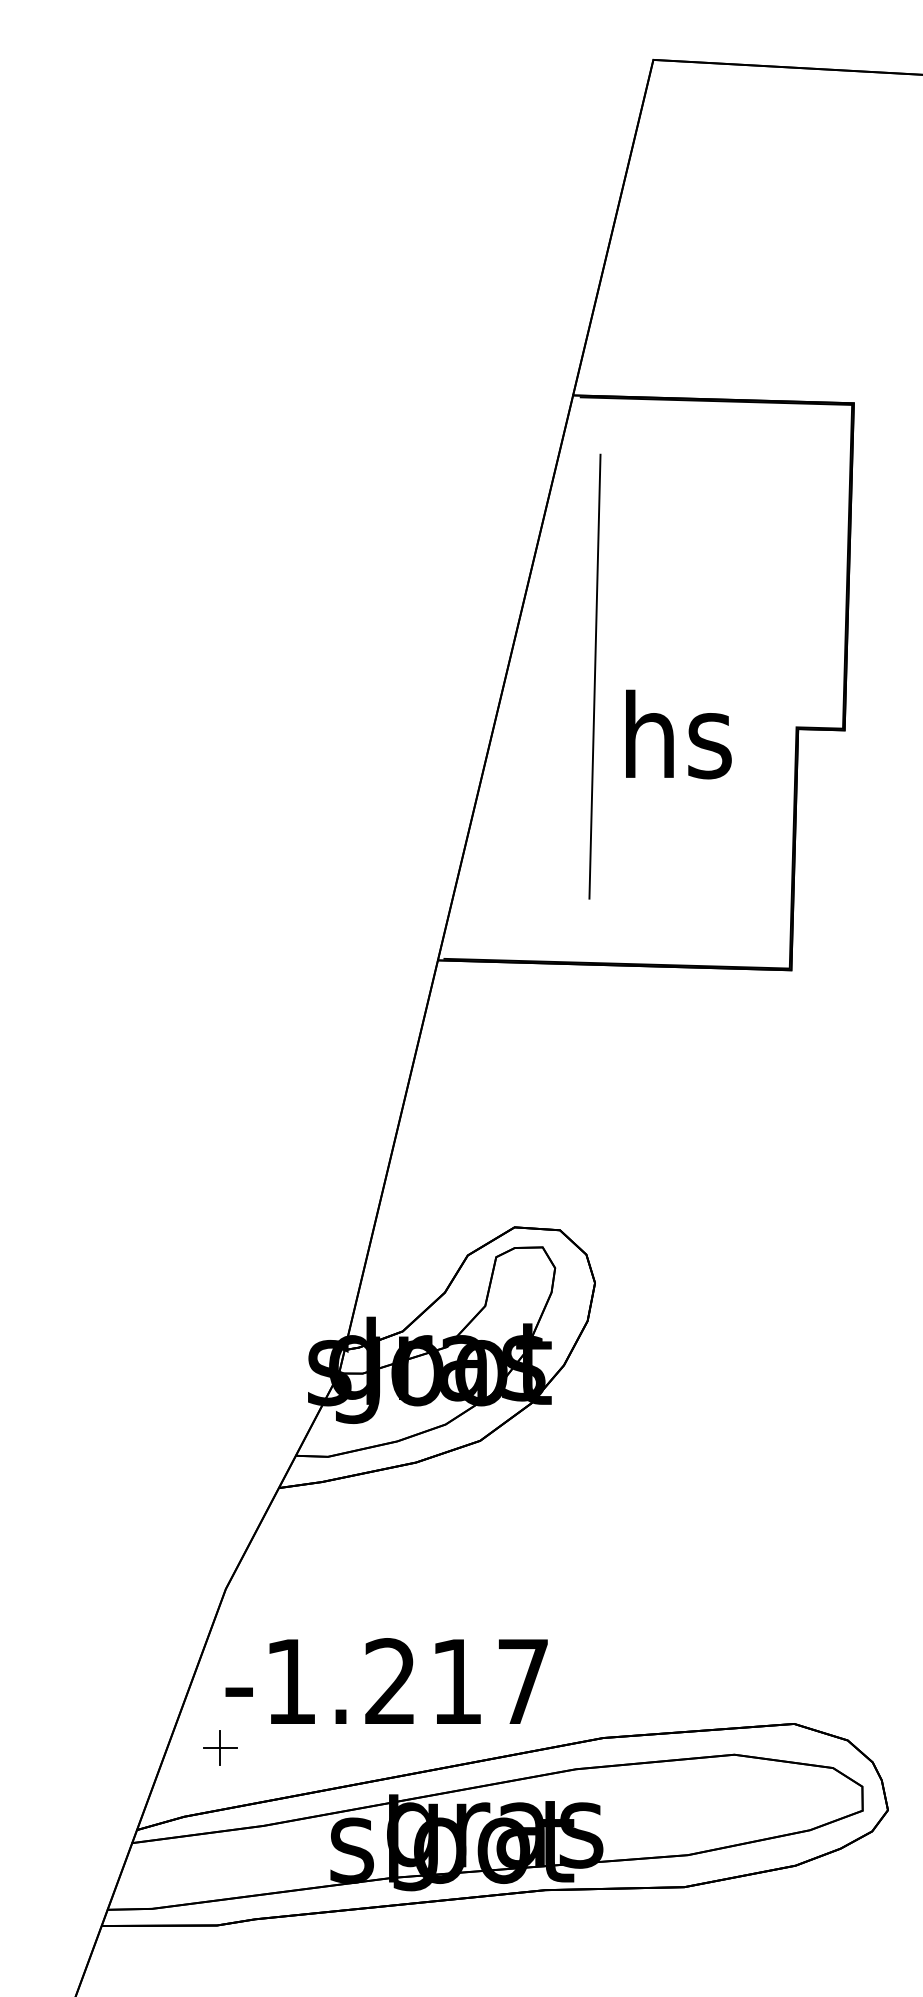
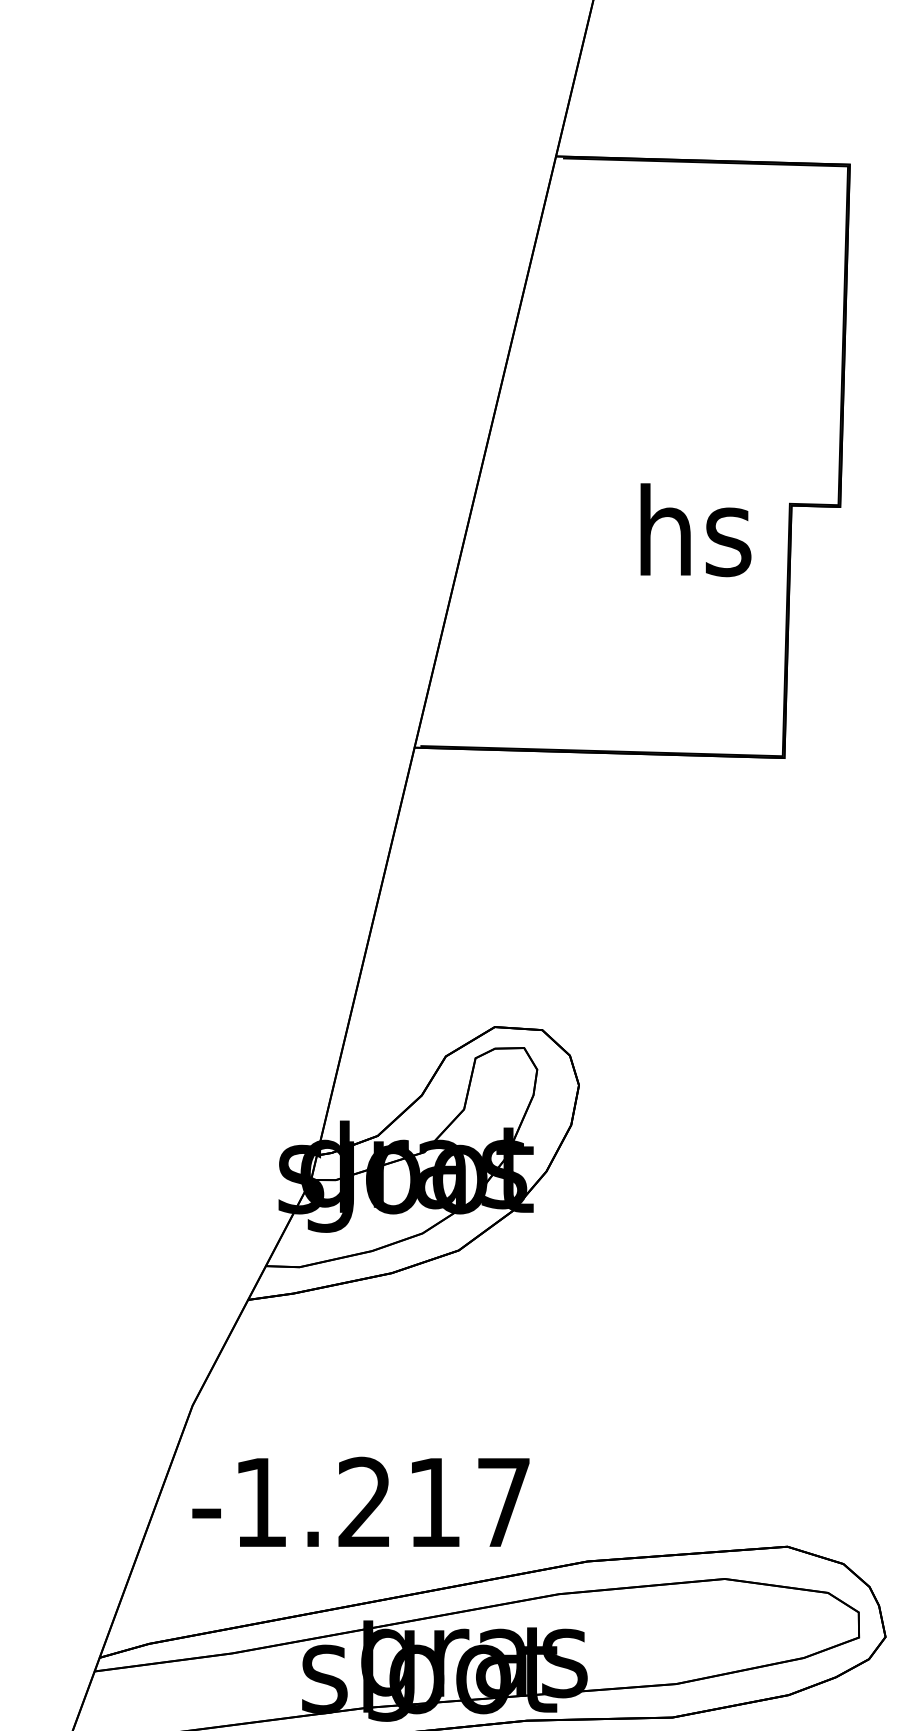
line: (594, 676) -> (578, 450), removed
text: (678, 734) -> (695, 530), moved
part: (220, 1747) -> (187, 1571), removed

